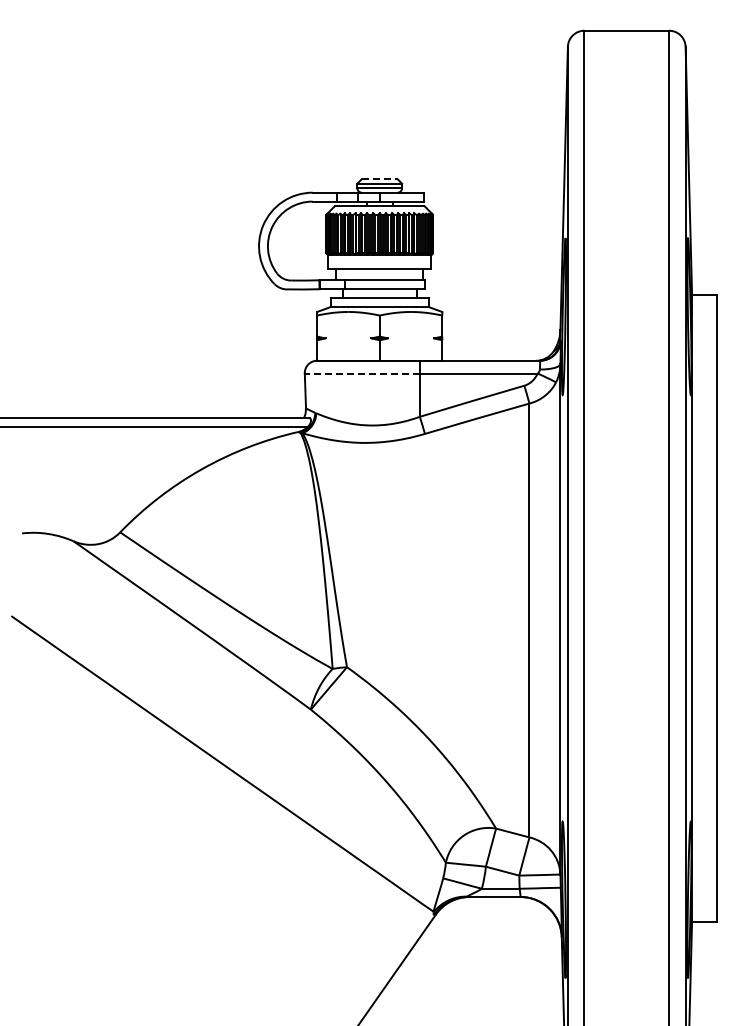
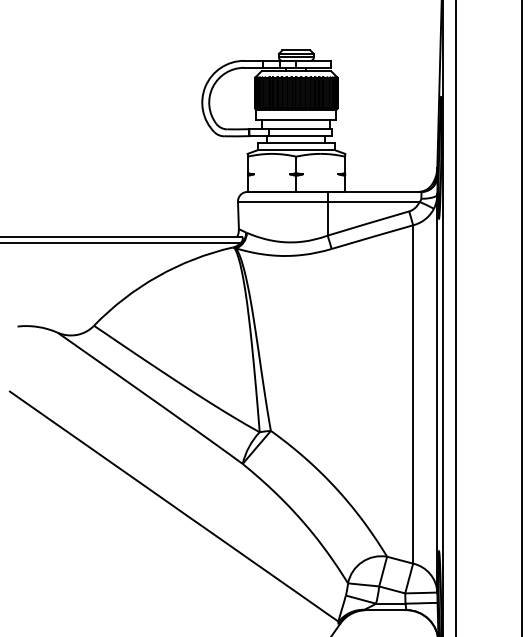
line: (379, 179) -> (296, 50), dashed -> solid
line: (362, 373) -> (282, 201), dashed -> solid

